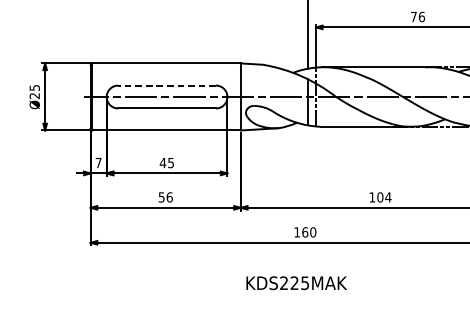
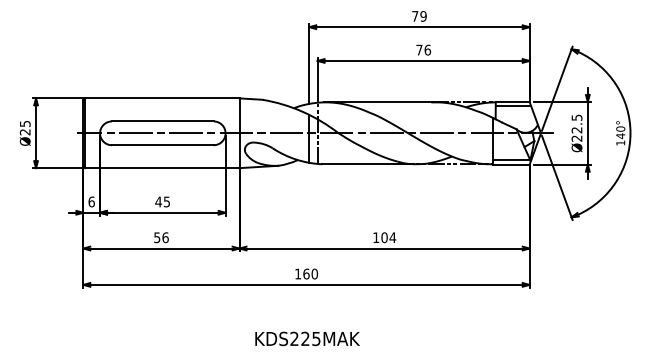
line: (166, 85) -> (162, 121), dashed -> solid
text: (98, 162) -> (91, 201), 7 -> 6
text: (296, 282) -> (307, 338), moved

